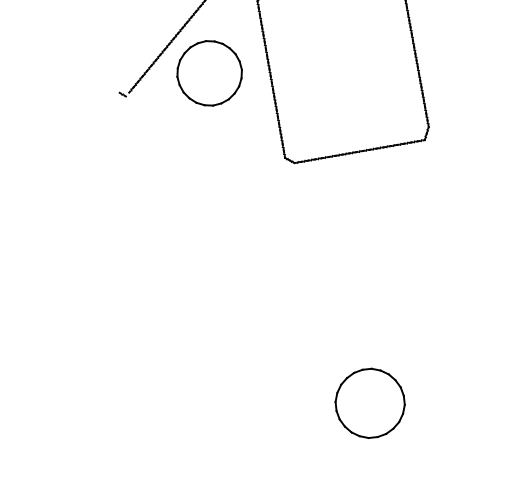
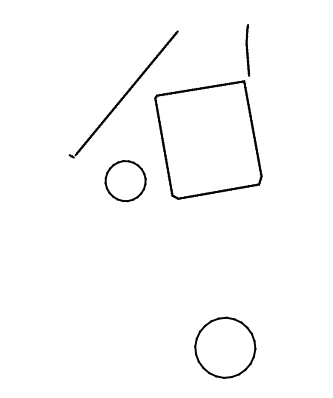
part: (209, 73) -> (125, 181), moved
part: (369, 402) -> (224, 347), size x1.4

